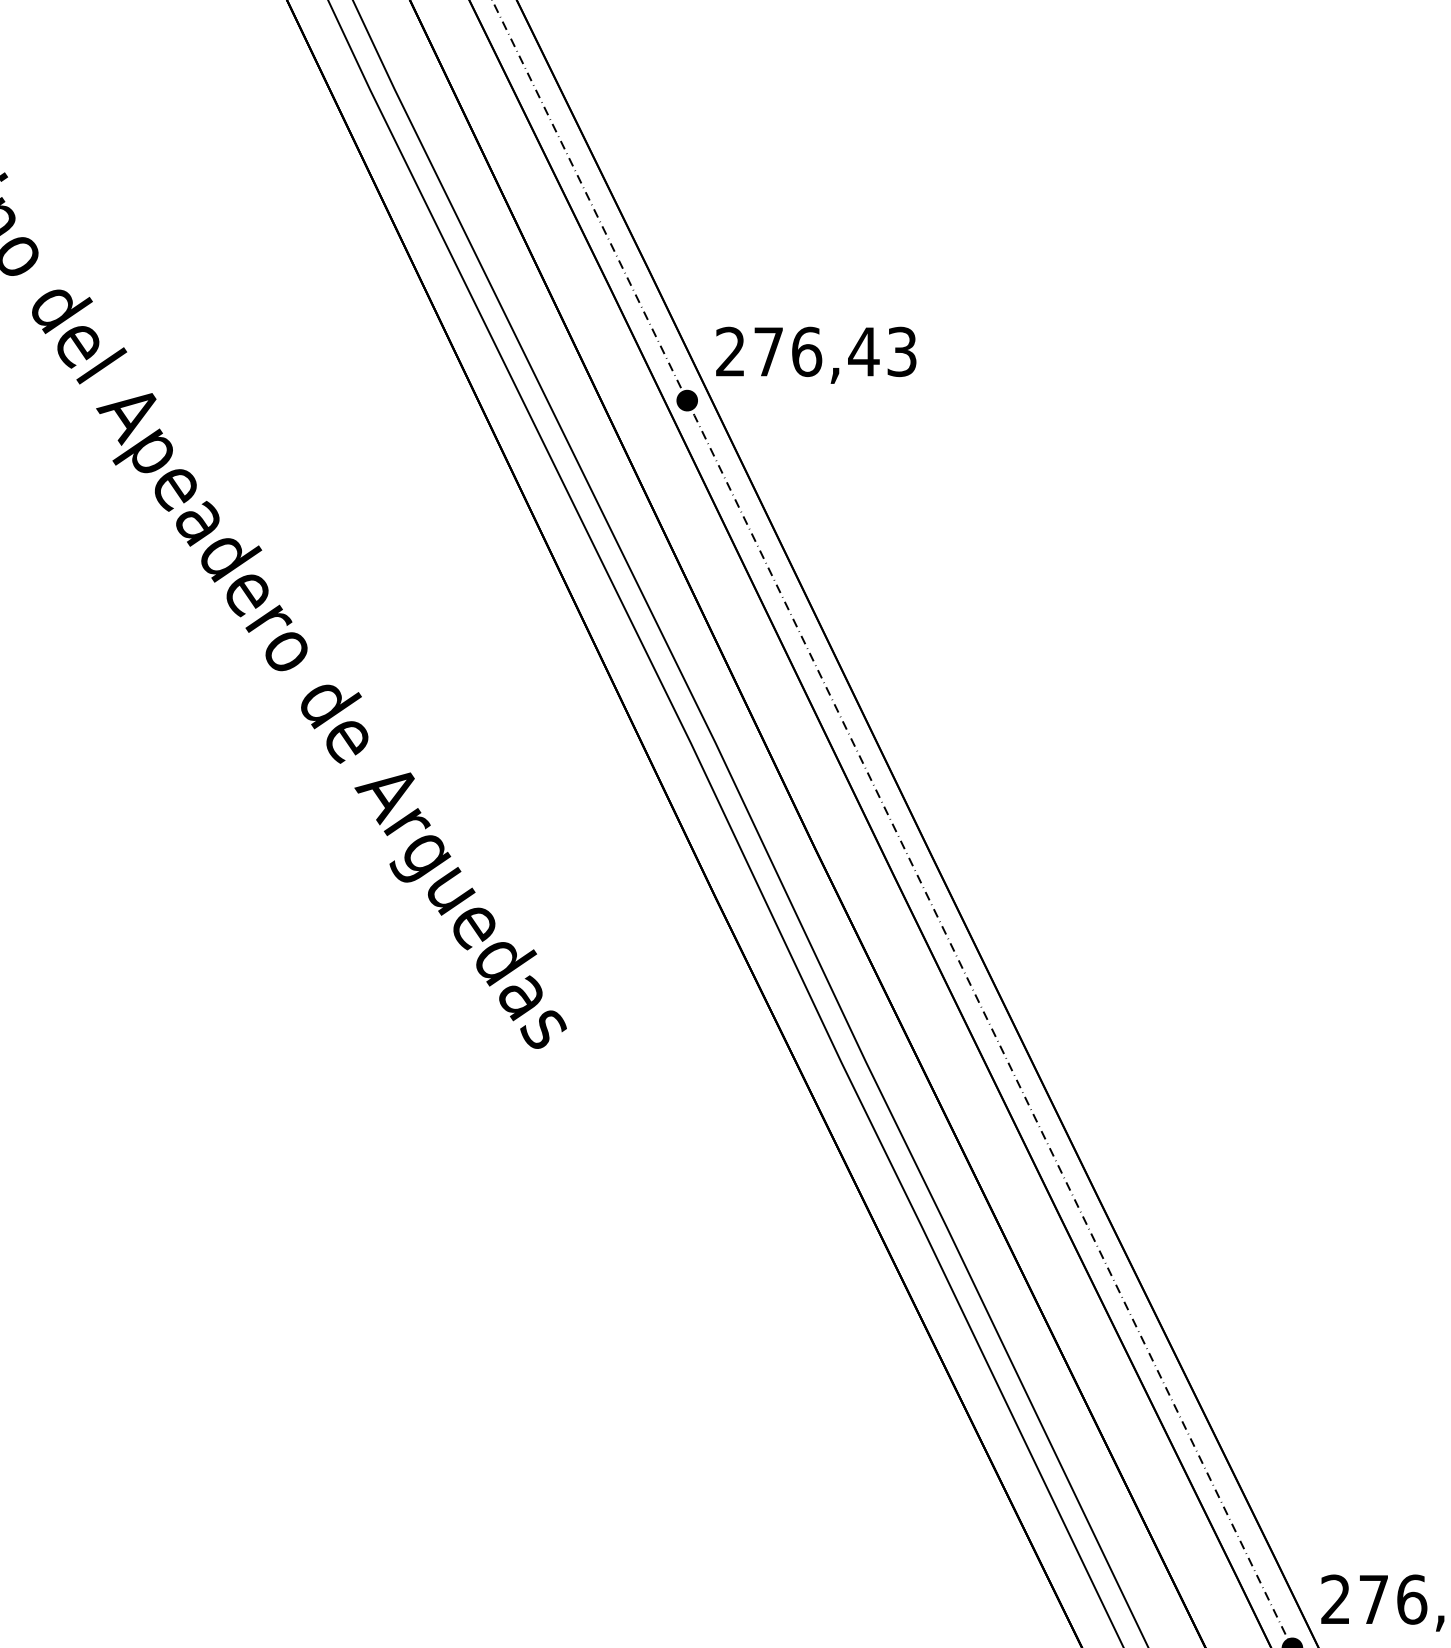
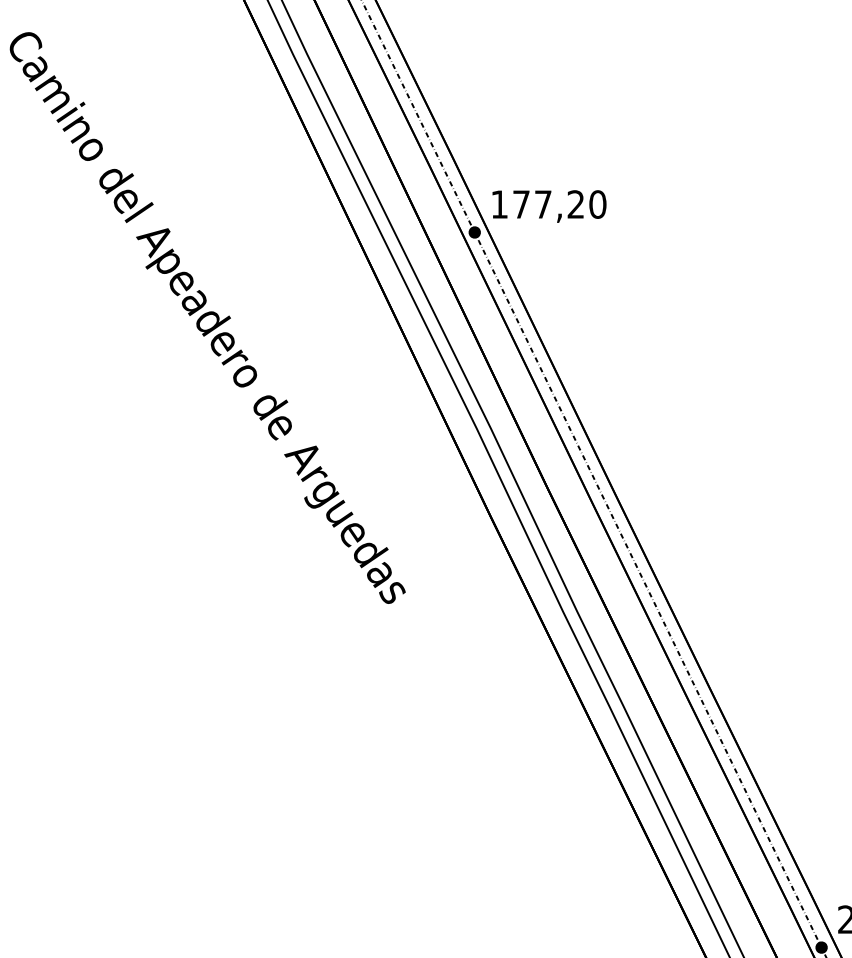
text: (815, 351) -> (548, 204), 276,43 -> 177,20

